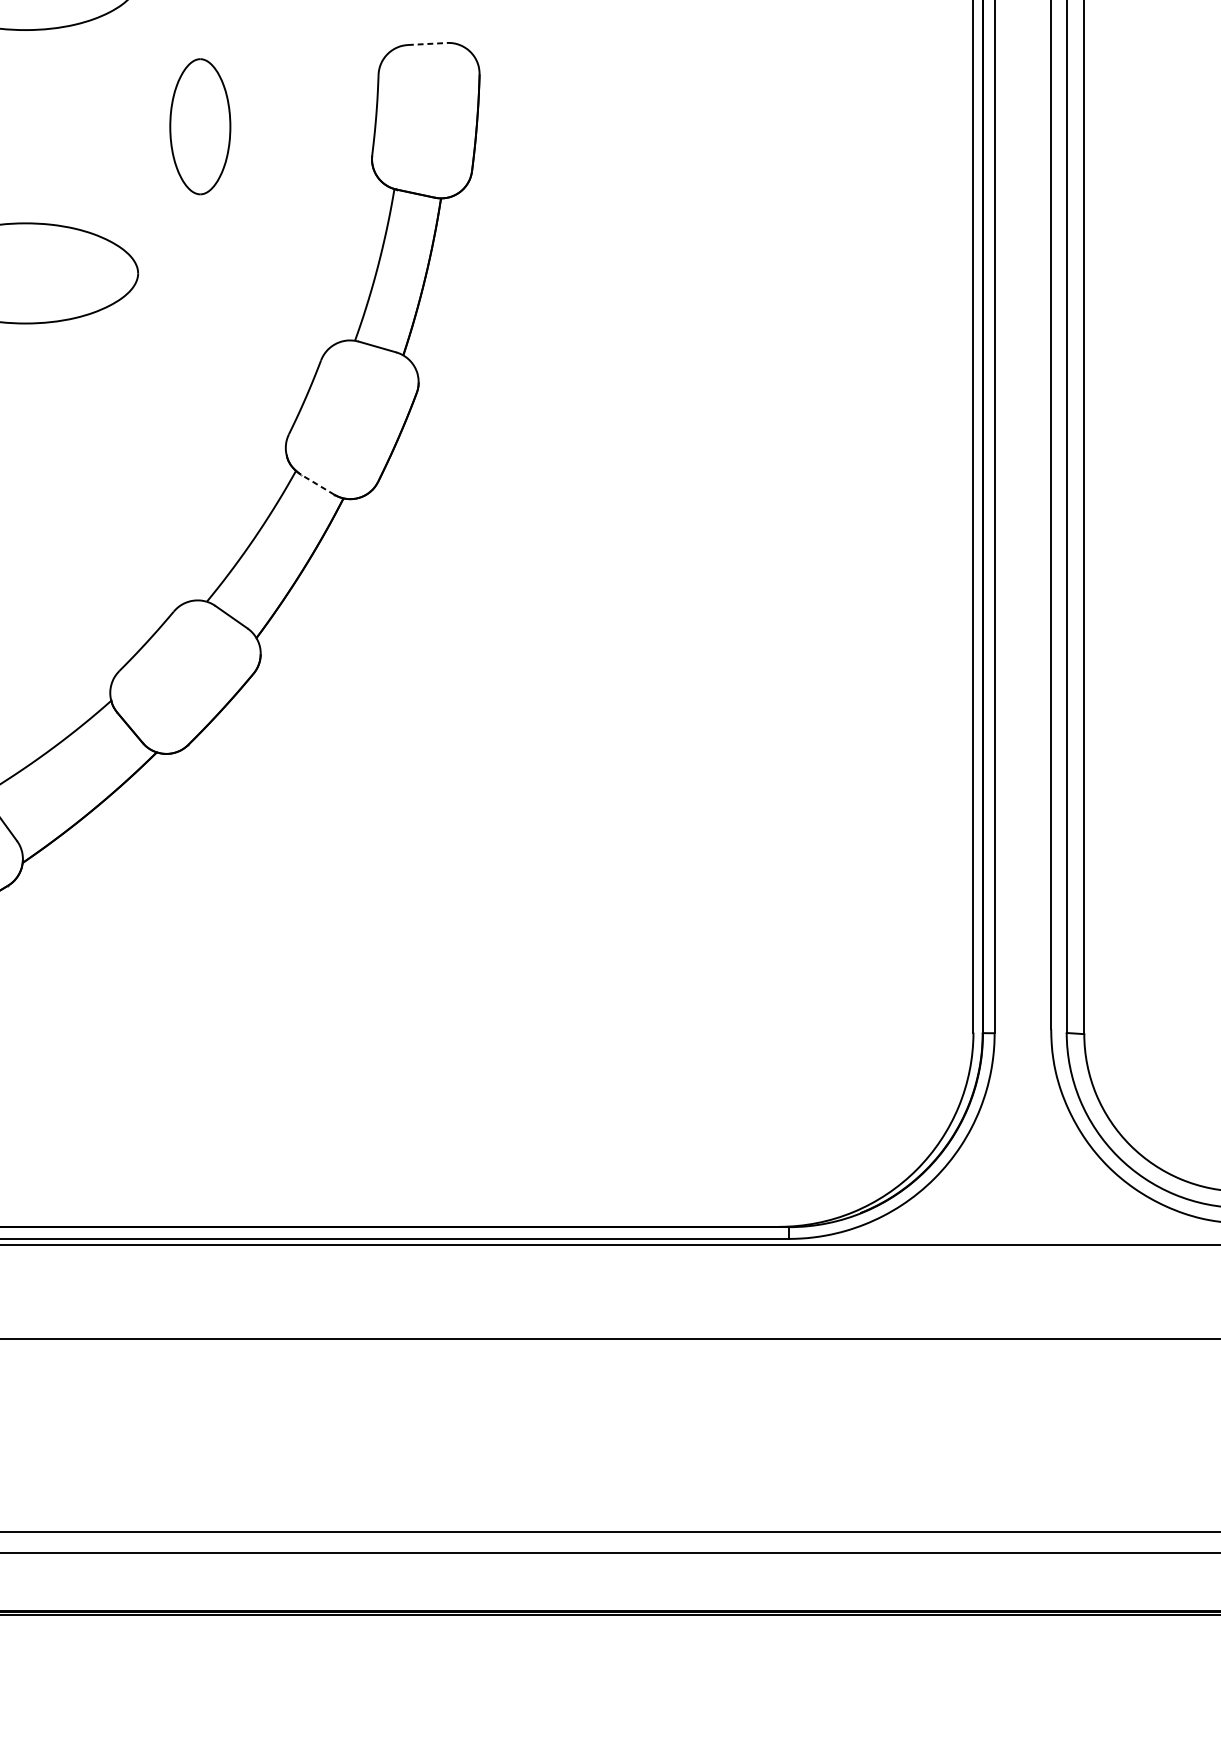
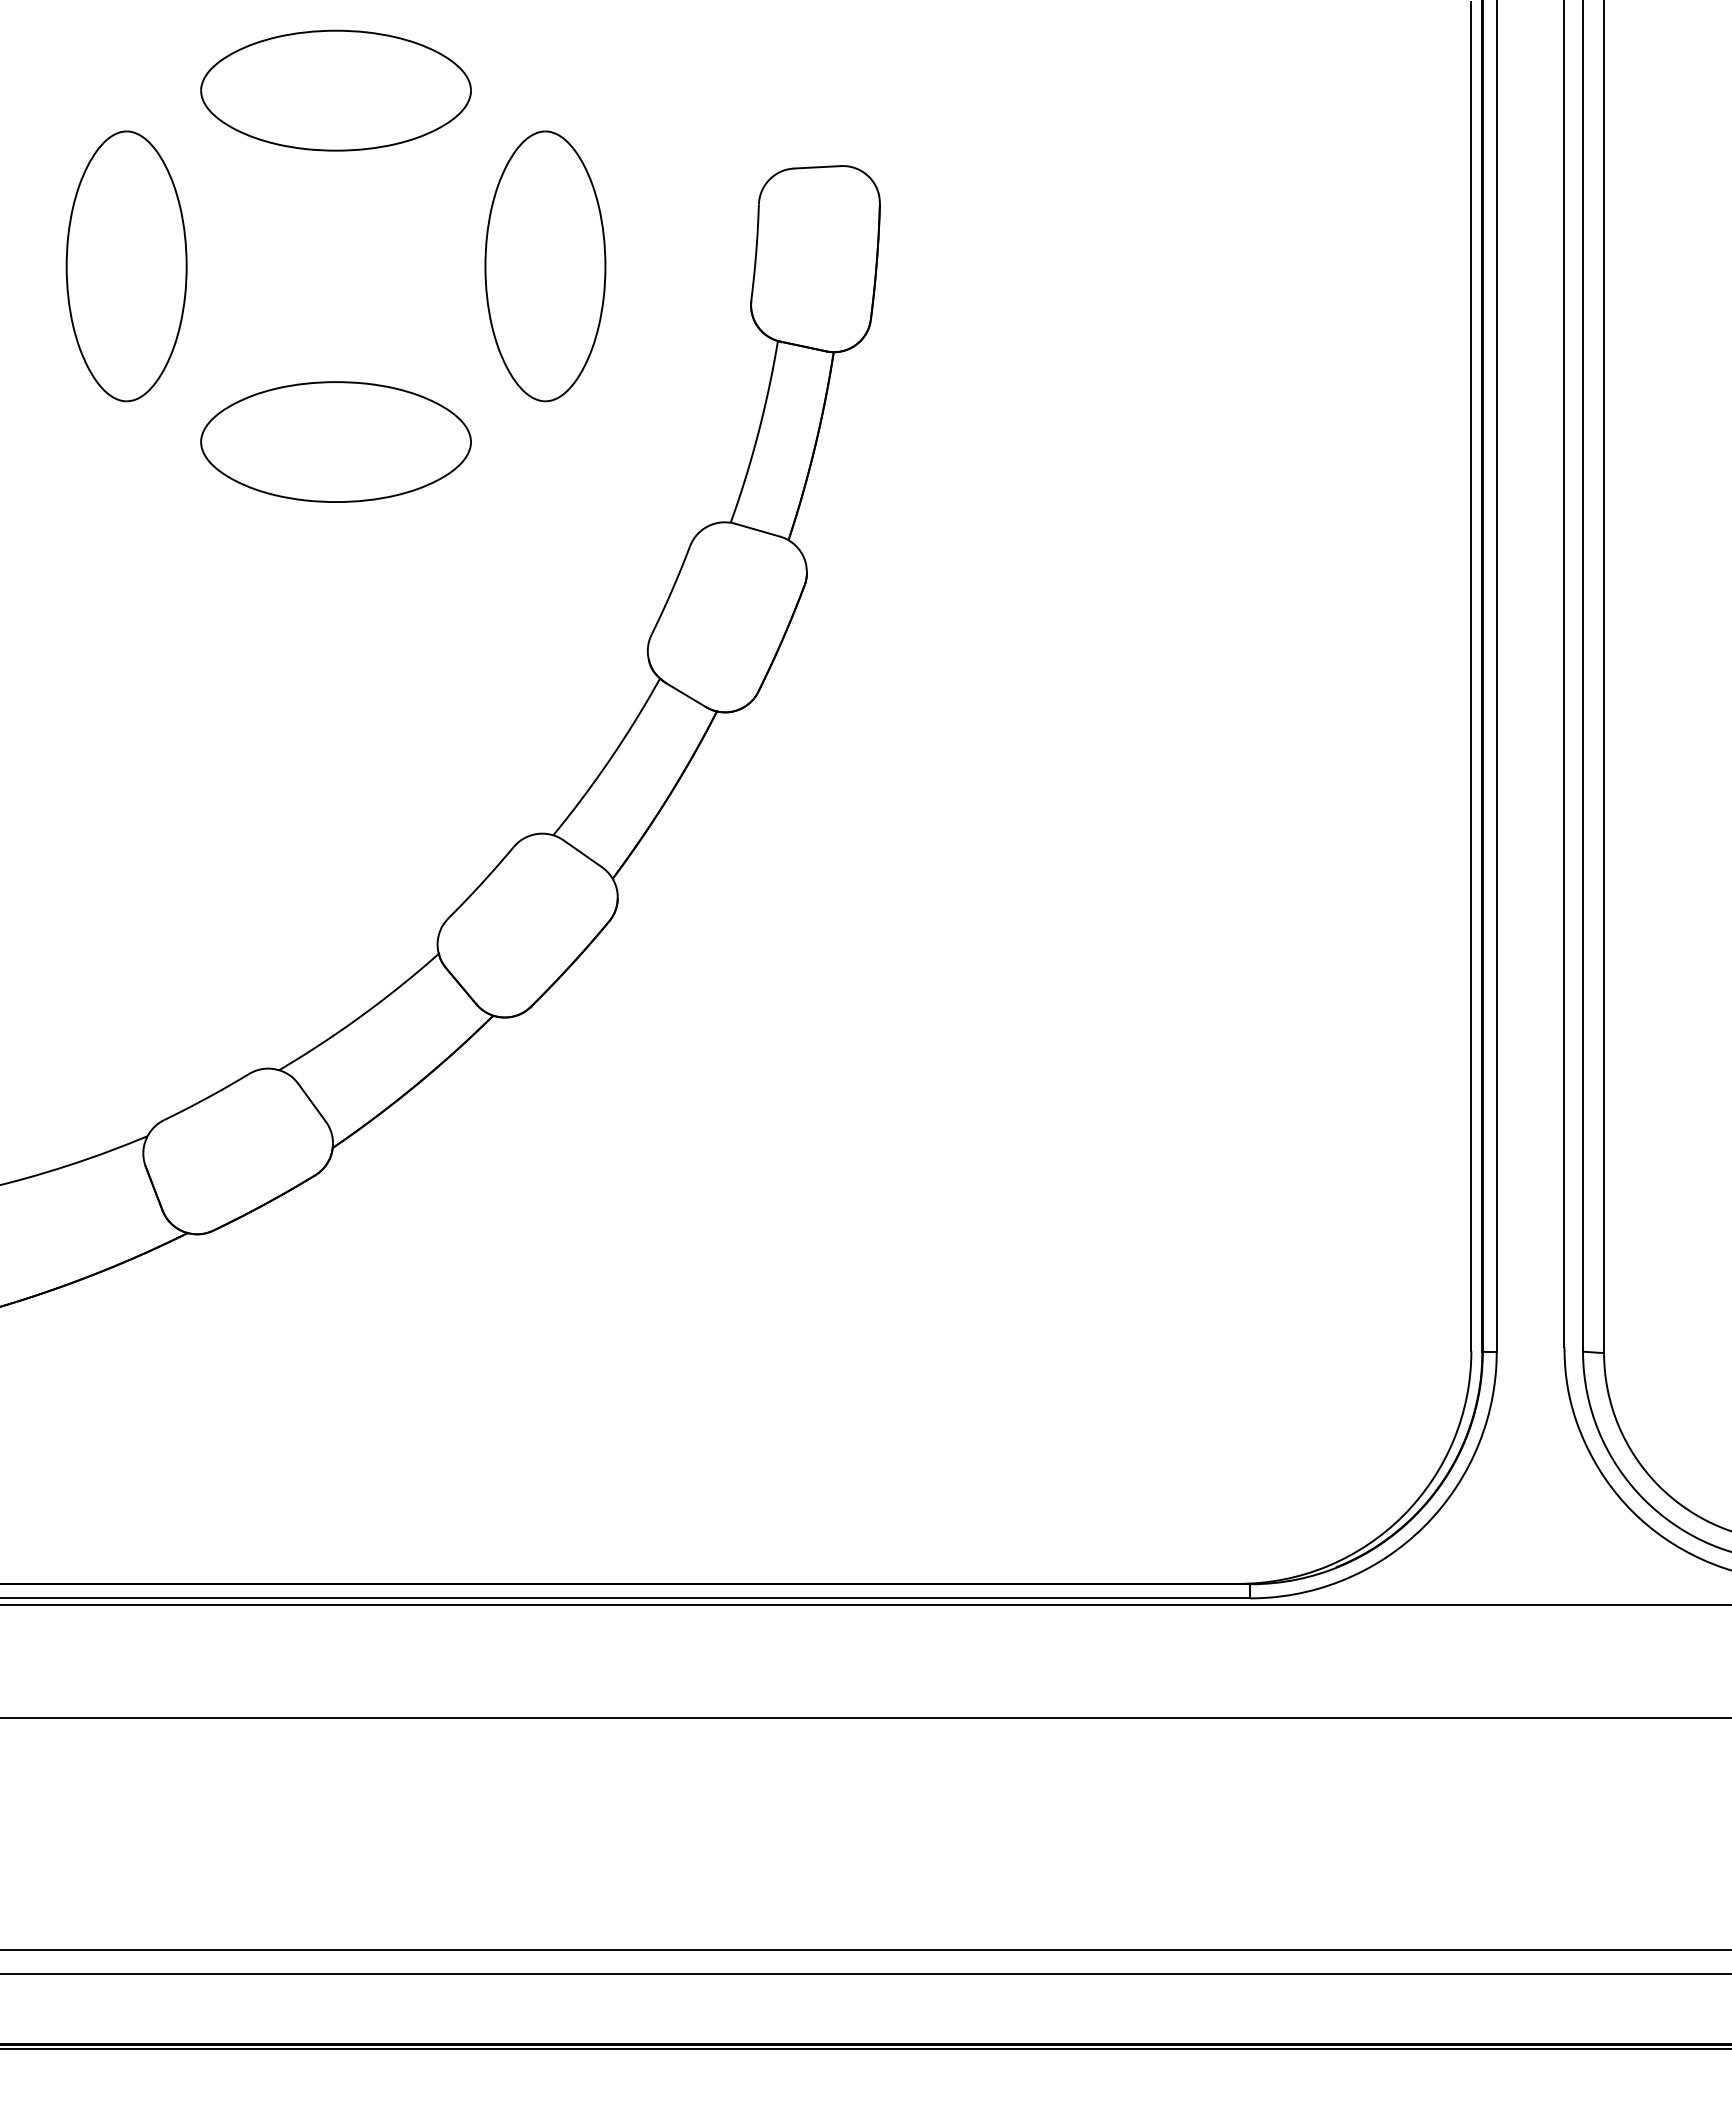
line: (427, 44) -> (817, 167), dashed -> solid
part: (200, 126) -> (545, 266), size x1.67
line: (317, 484) -> (685, 694), dashed -> solid

